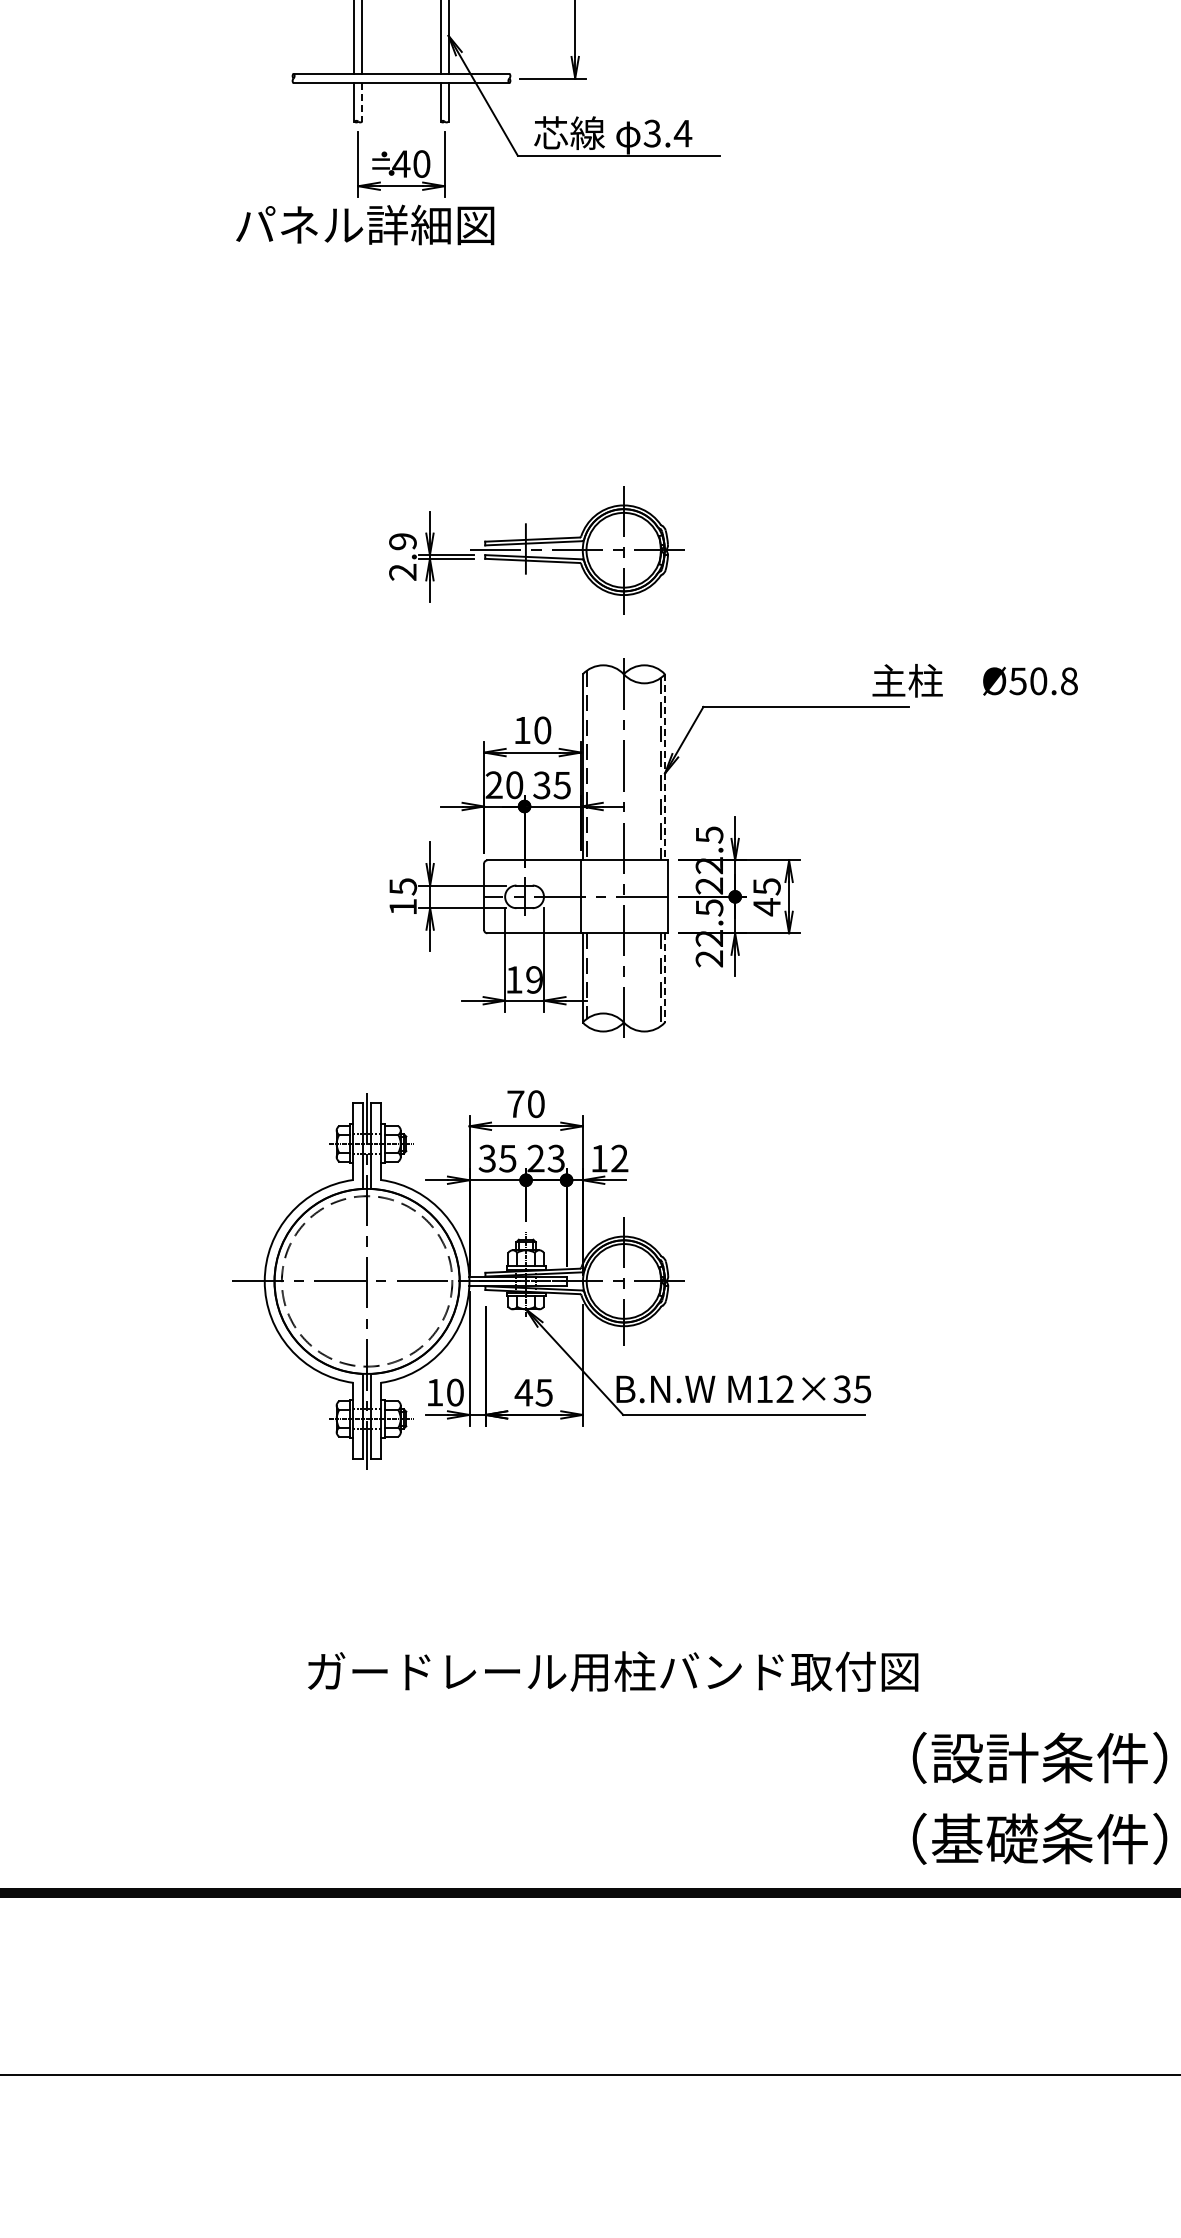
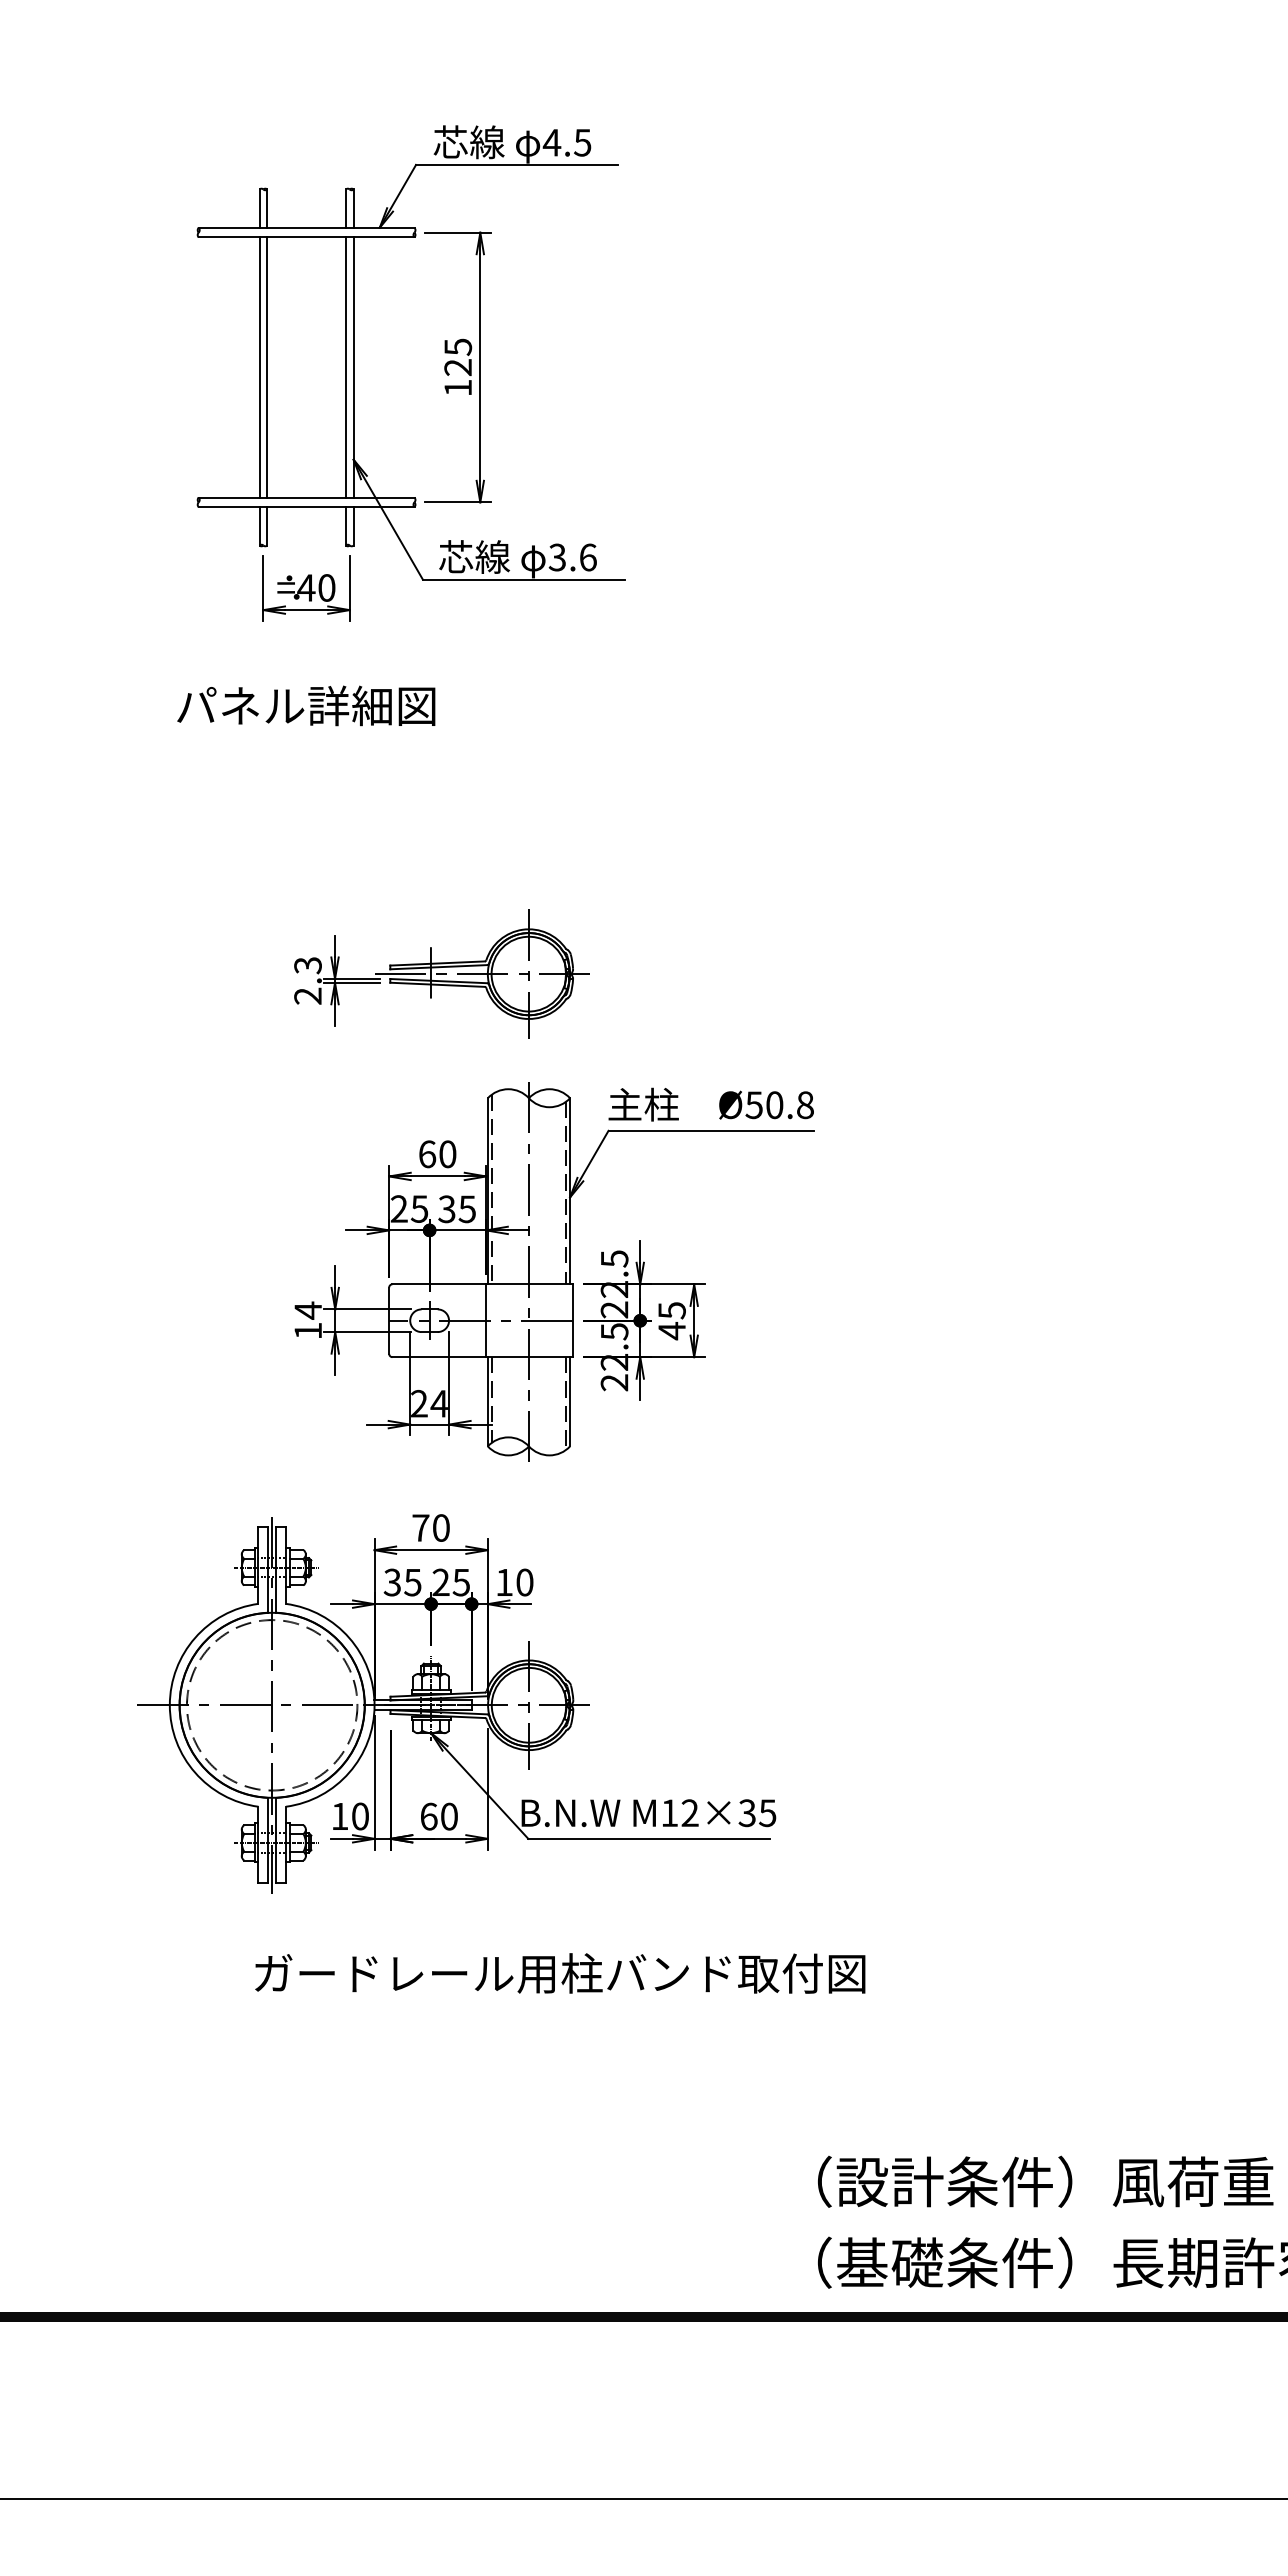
line: (362, 102) -> (267, 526), dashed -> solid
text: (682, 133) -> (587, 557), 3.4 -> 3.6
text: (365, 224) -> (306, 705), moved
text: (402, 541) -> (307, 965), 2.9 -> 2.3
text: (974, 680) -> (710, 1104), moved
text: (522, 730) -> (427, 1154), 10 -> 60
line: (665, 767) -> (570, 1191), dashed -> solid
text: (514, 784) -> (419, 1208), 20 -> 25
text: (403, 886) -> (308, 1310), 15 -> 14
line: (665, 977) -> (570, 1401), dashed -> solid
text: (524, 979) -> (429, 1403), 19 -> 24
text: (556, 1158) -> (461, 1582), 23 -> 25
text: (619, 1158) -> (524, 1582), 12 -> 10
text: (533, 1392) -> (438, 1816), 45 -> 60
text: (613, 1671) -> (560, 1973), moved

